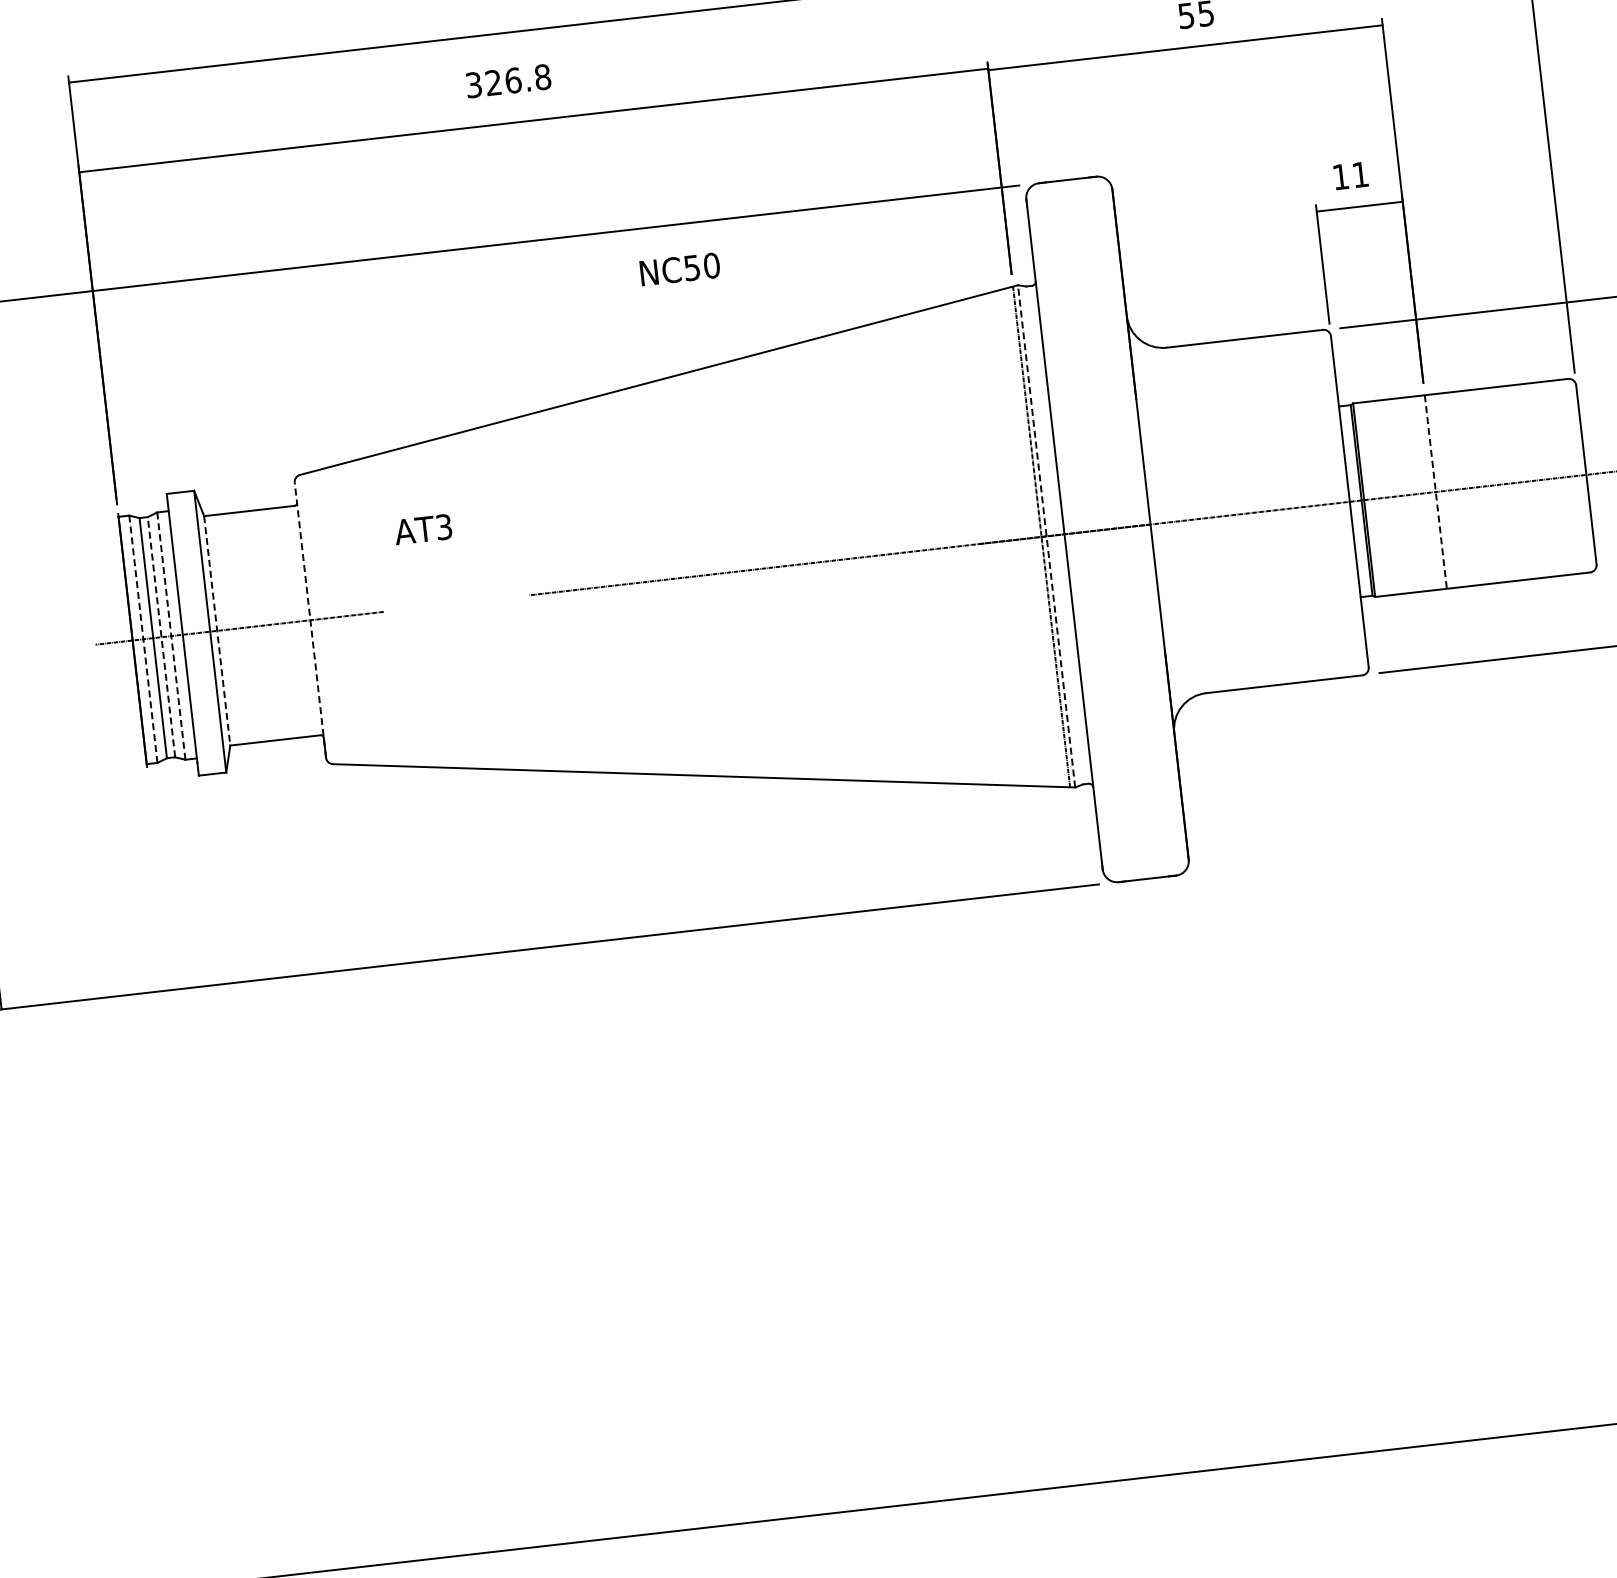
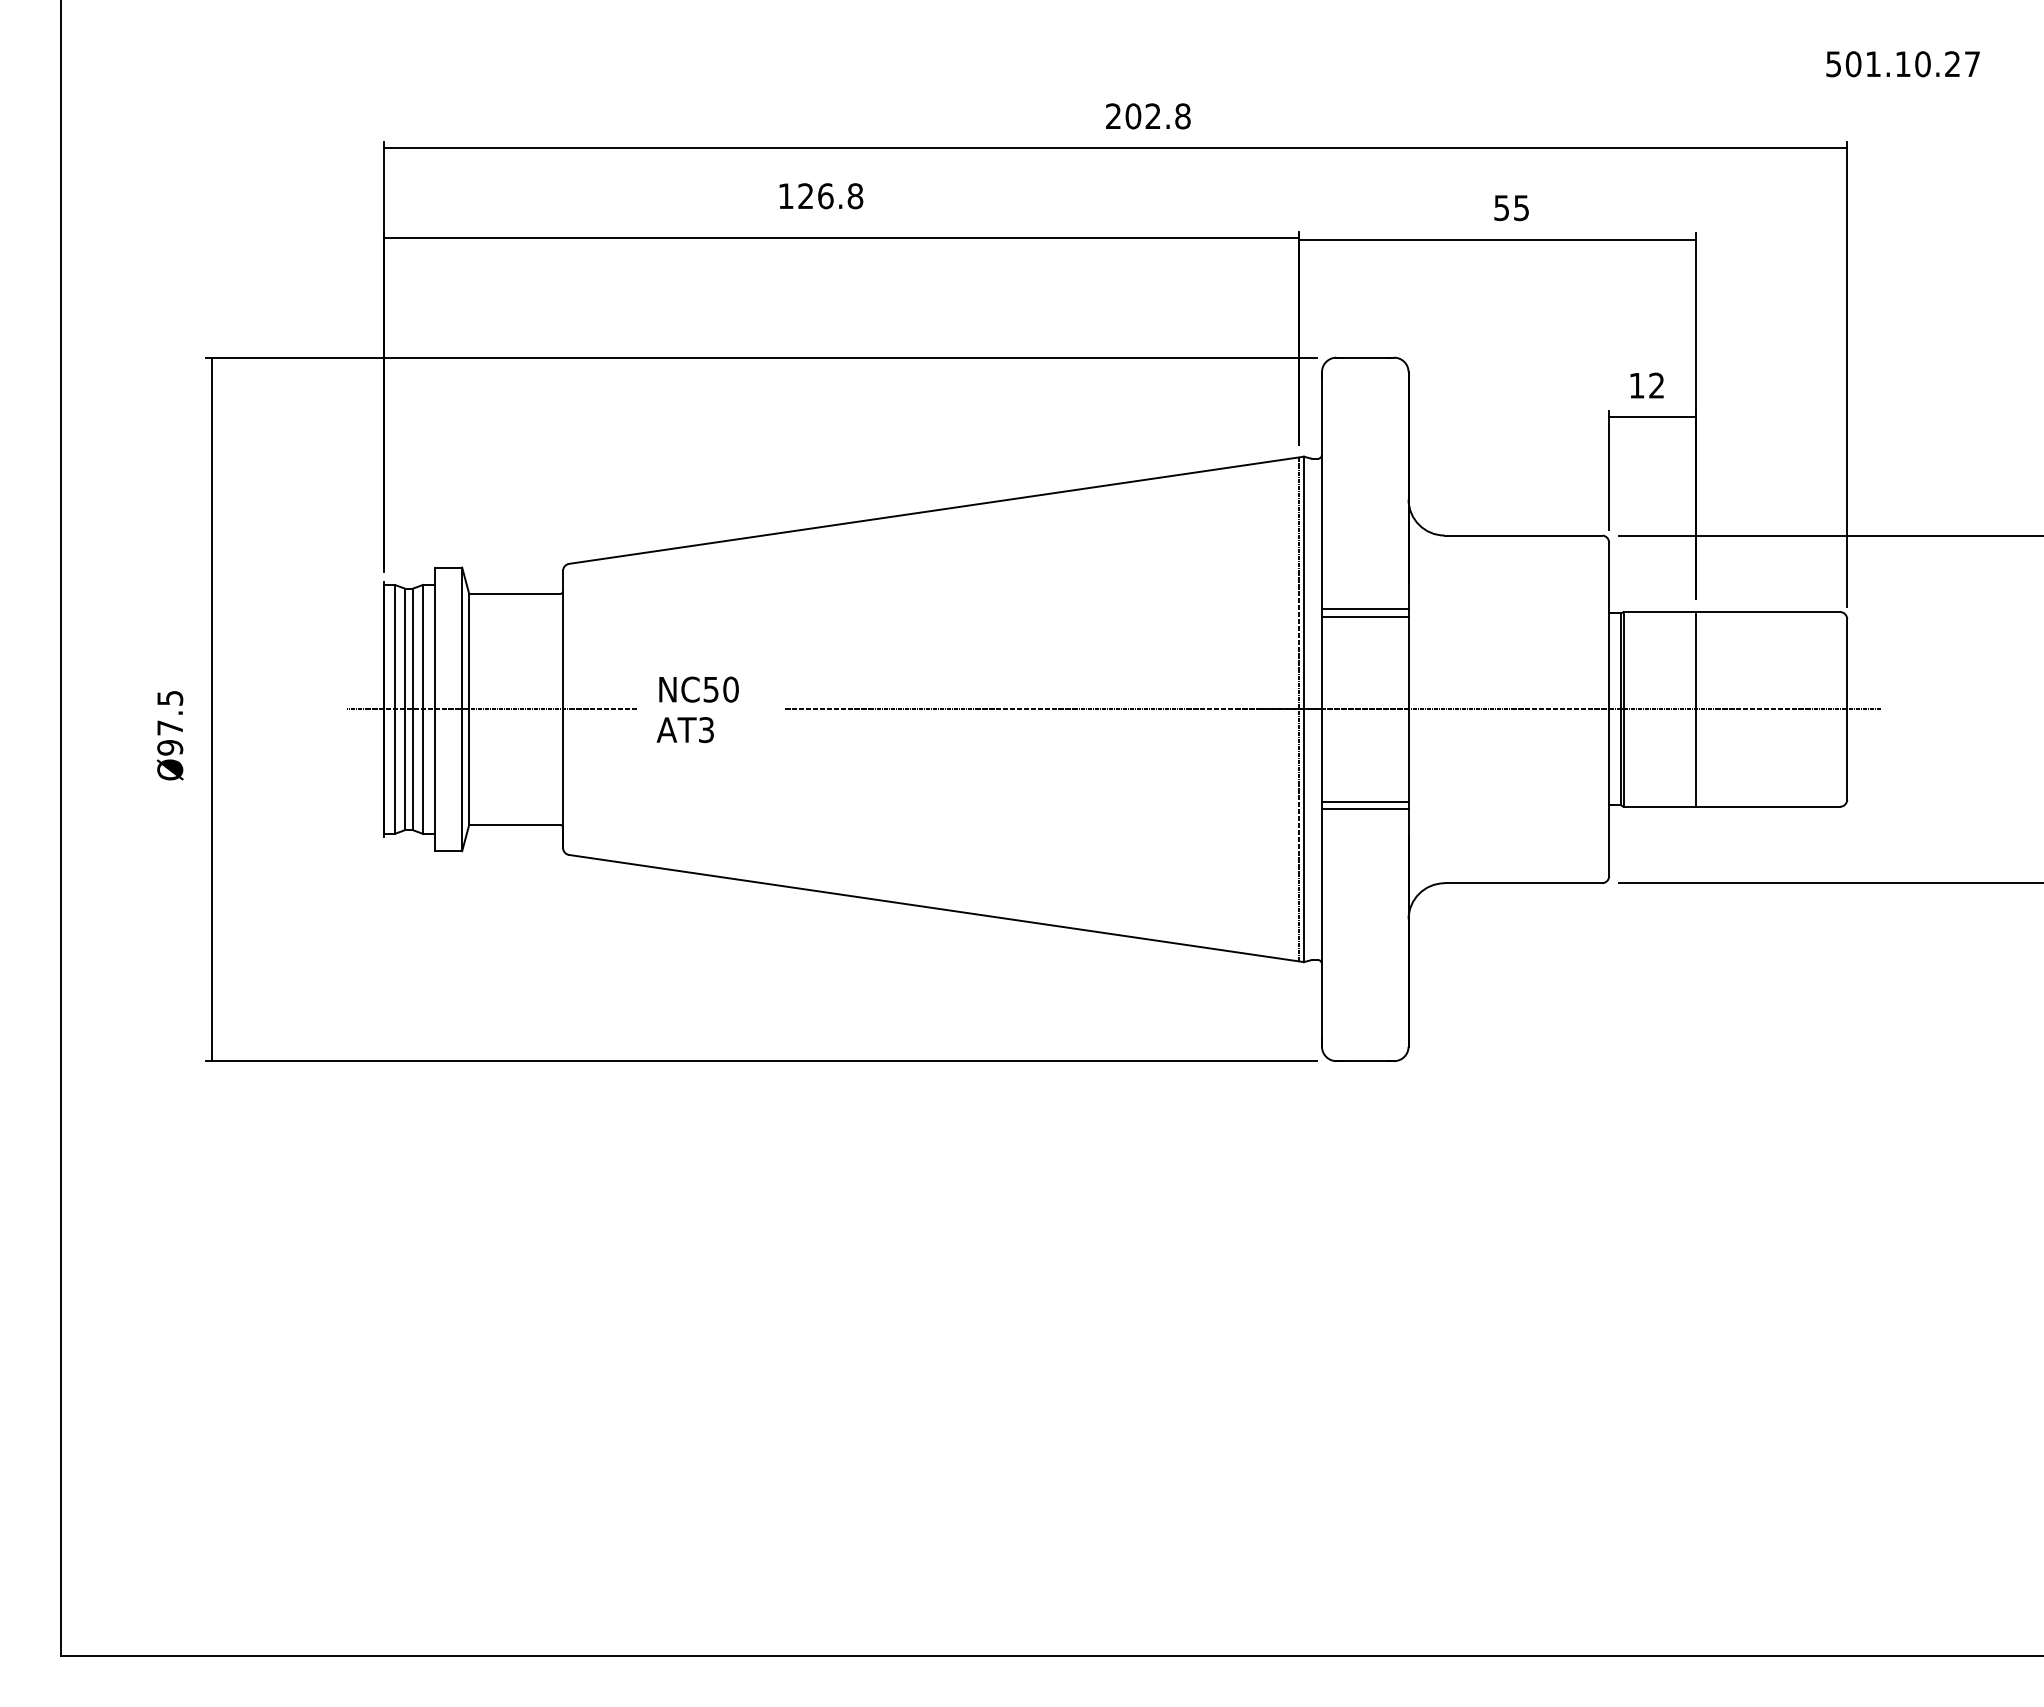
text: (473, 85) -> (785, 196), 326.8 -> 126.8
text: (1360, 174) -> (1656, 385), 11 -> 12
text: (679, 269) -> (698, 689), moved
line: (1096, 430) -> (1365, 609), added
line: (1097, 437) -> (1365, 616), added
line: (1435, 492) -> (1695, 709), dashed -> solid
text: (422, 530) -> (684, 730), moved
line: (1046, 536) -> (1303, 709), dashed -> solid
line: (310, 619) -> (563, 708), dashed -> solid
line: (1118, 621) -> (1365, 802), added
line: (1119, 628) -> (1365, 809), added
line: (217, 630) -> (469, 709), dashed -> solid
line: (171, 635) -> (423, 708), dashed -> solid
line: (161, 637) -> (413, 709), dashed -> solid
line: (142, 638) -> (394, 708), dashed -> solid

